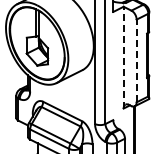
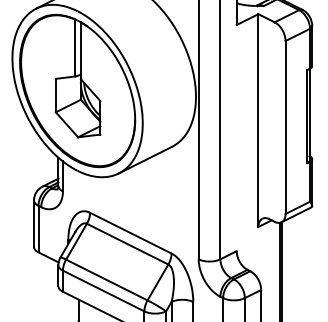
line: (123, 57) -> (258, 120), dashed -> solid
line: (136, 60) -> (285, 126), dashed -> solid

